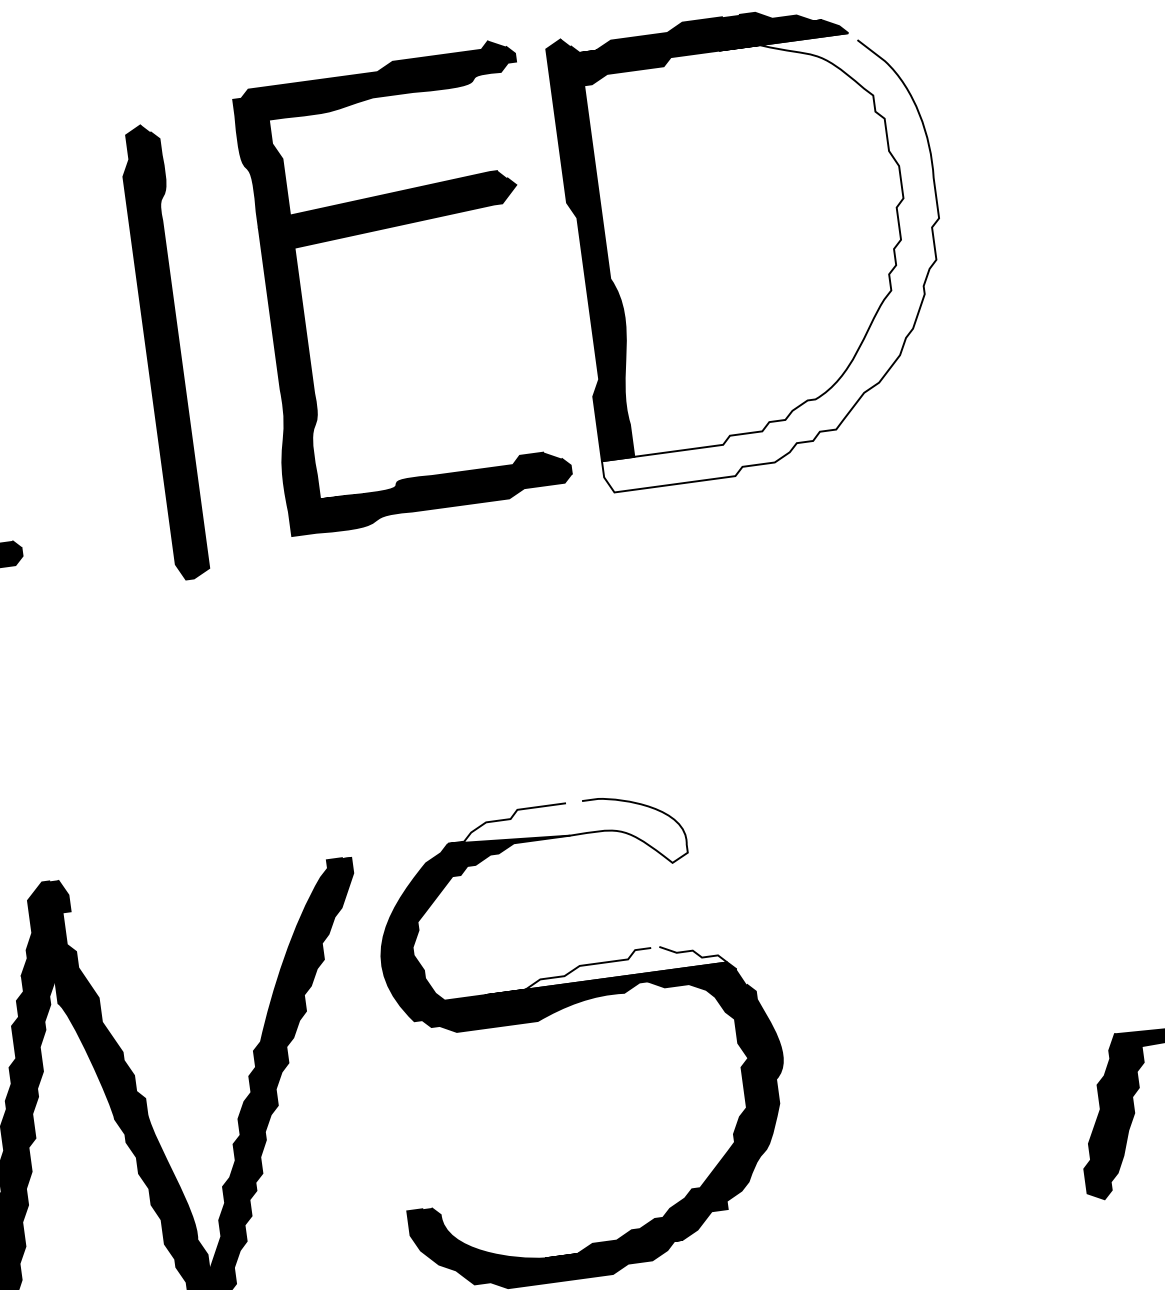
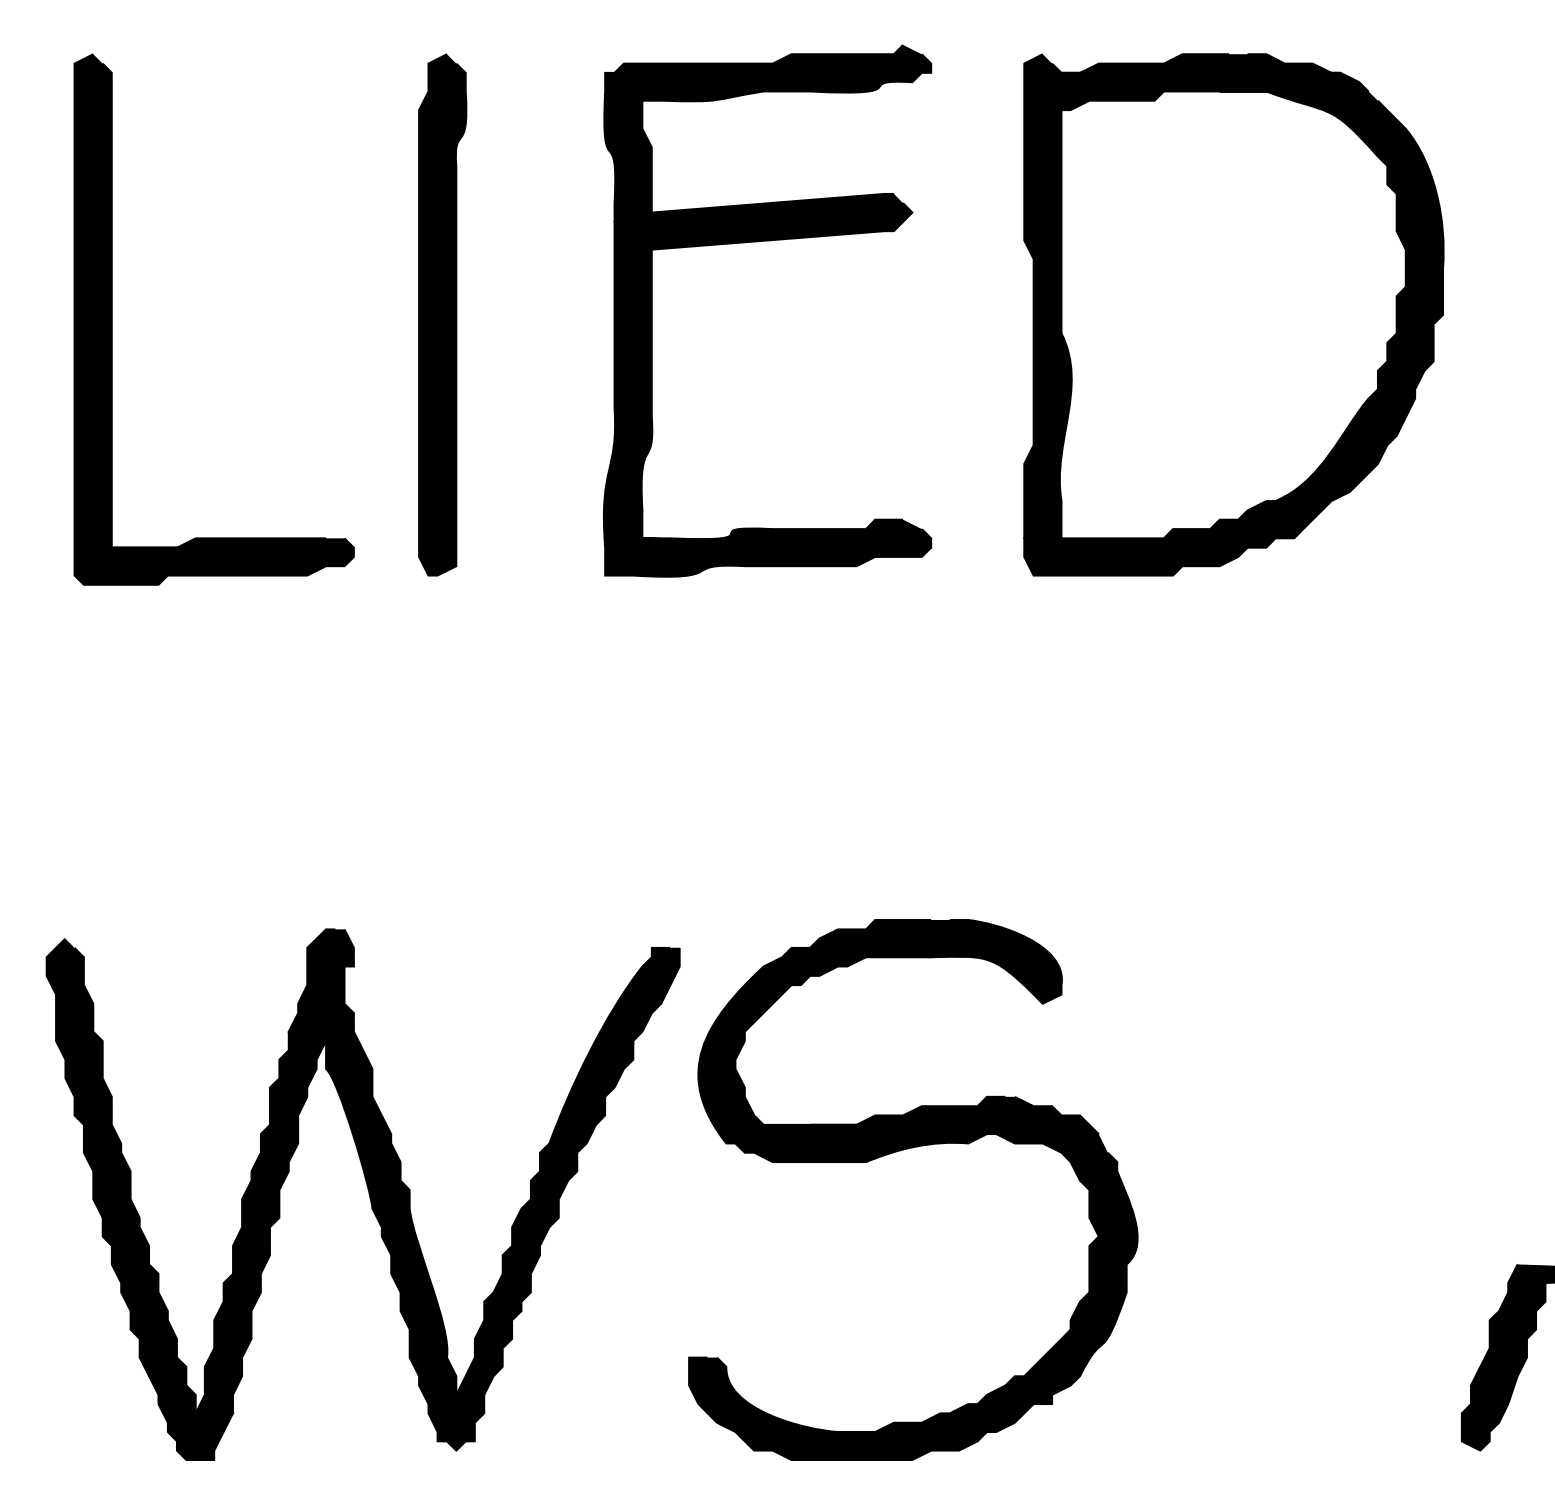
part: (386, 229) -> (758, 242), moved
fill: (759, 258) -> (1233, 333), added
part: (167, 351) -> (442, 314), moved
fill: (566, 839) -> (926, 961), added
fill: (604, 966) -> (949, 1110), added

